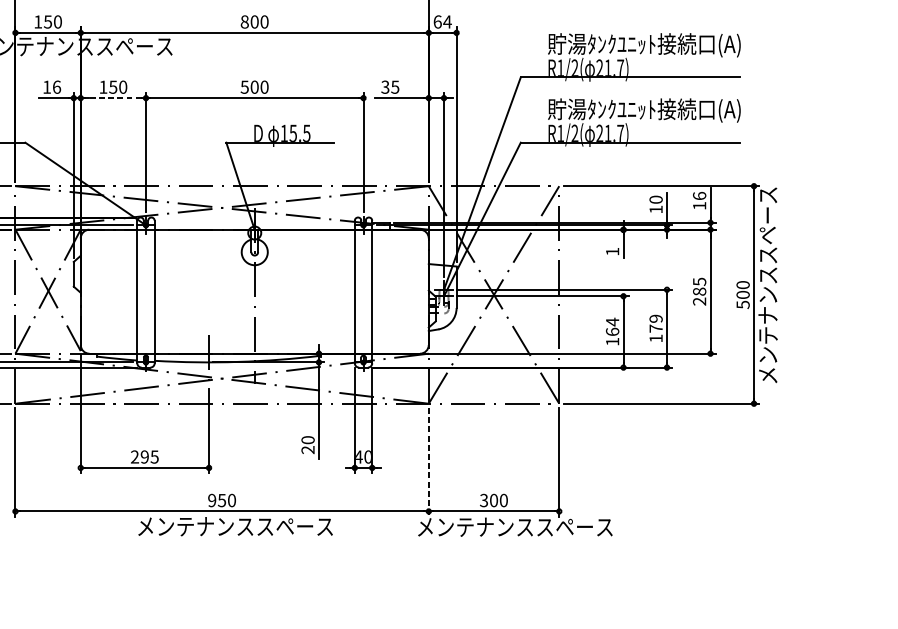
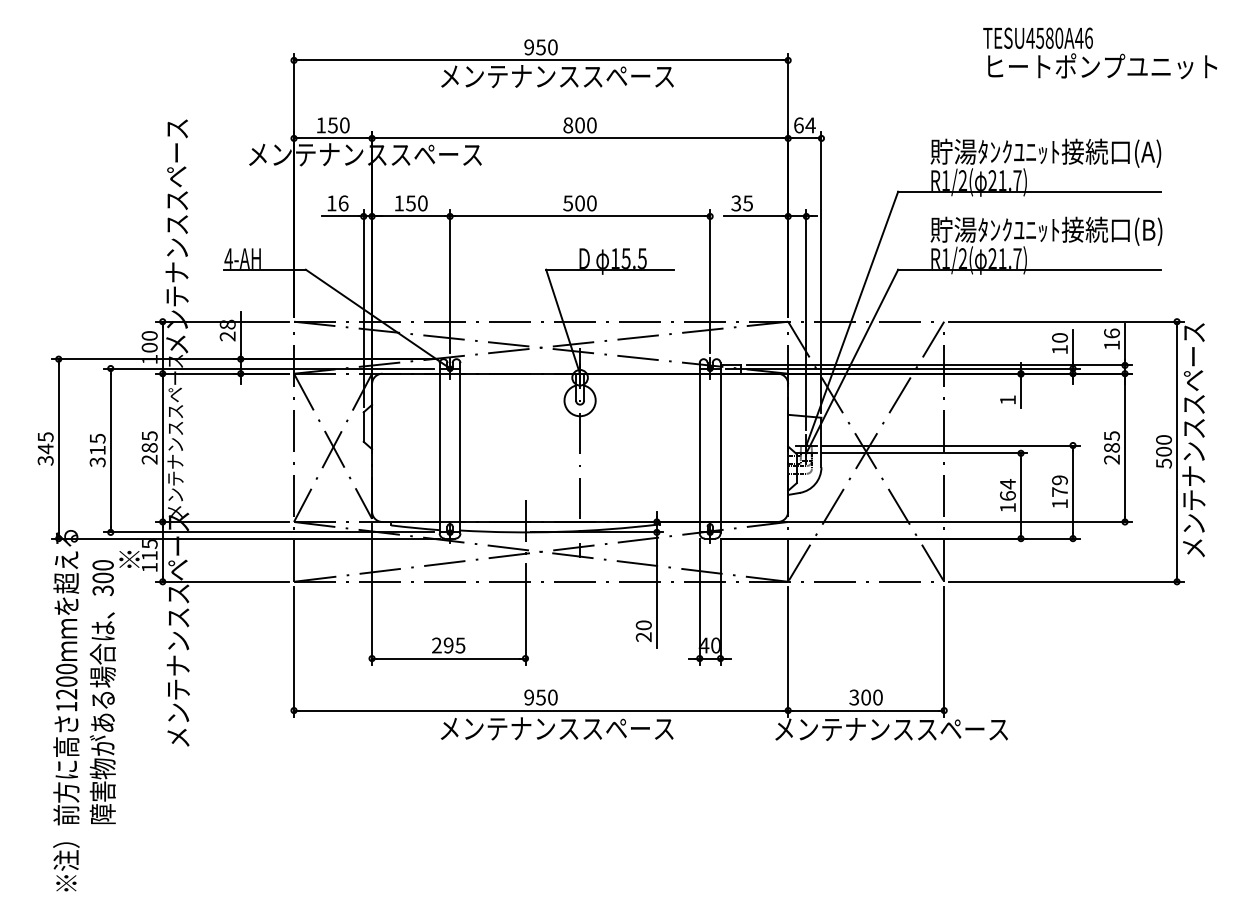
line: (113, 98) -> (411, 216), dashed -> solid
text: (732, 110) -> (1151, 231), 貯湯ﾀﾝｸﾕﾆｯﾄ接続口(A) -> 貯湯ﾀﾝｸﾕﾆｯﾄ接続口(B)
line: (429, 462) -> (788, 652), dashed -> solid

